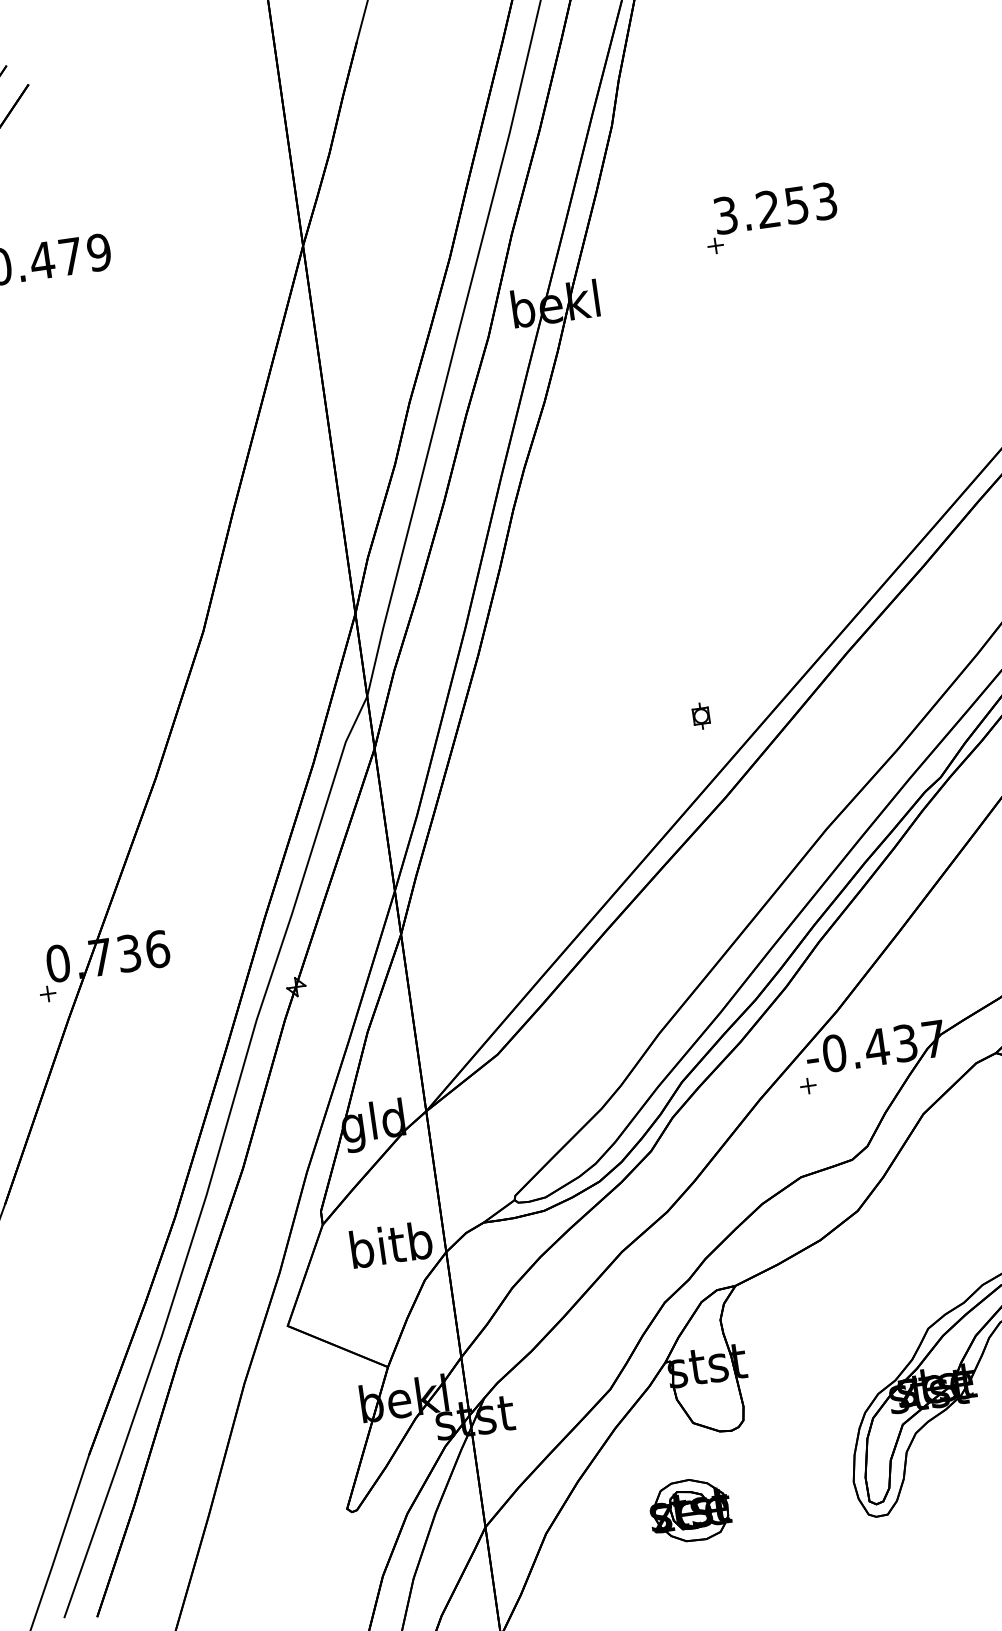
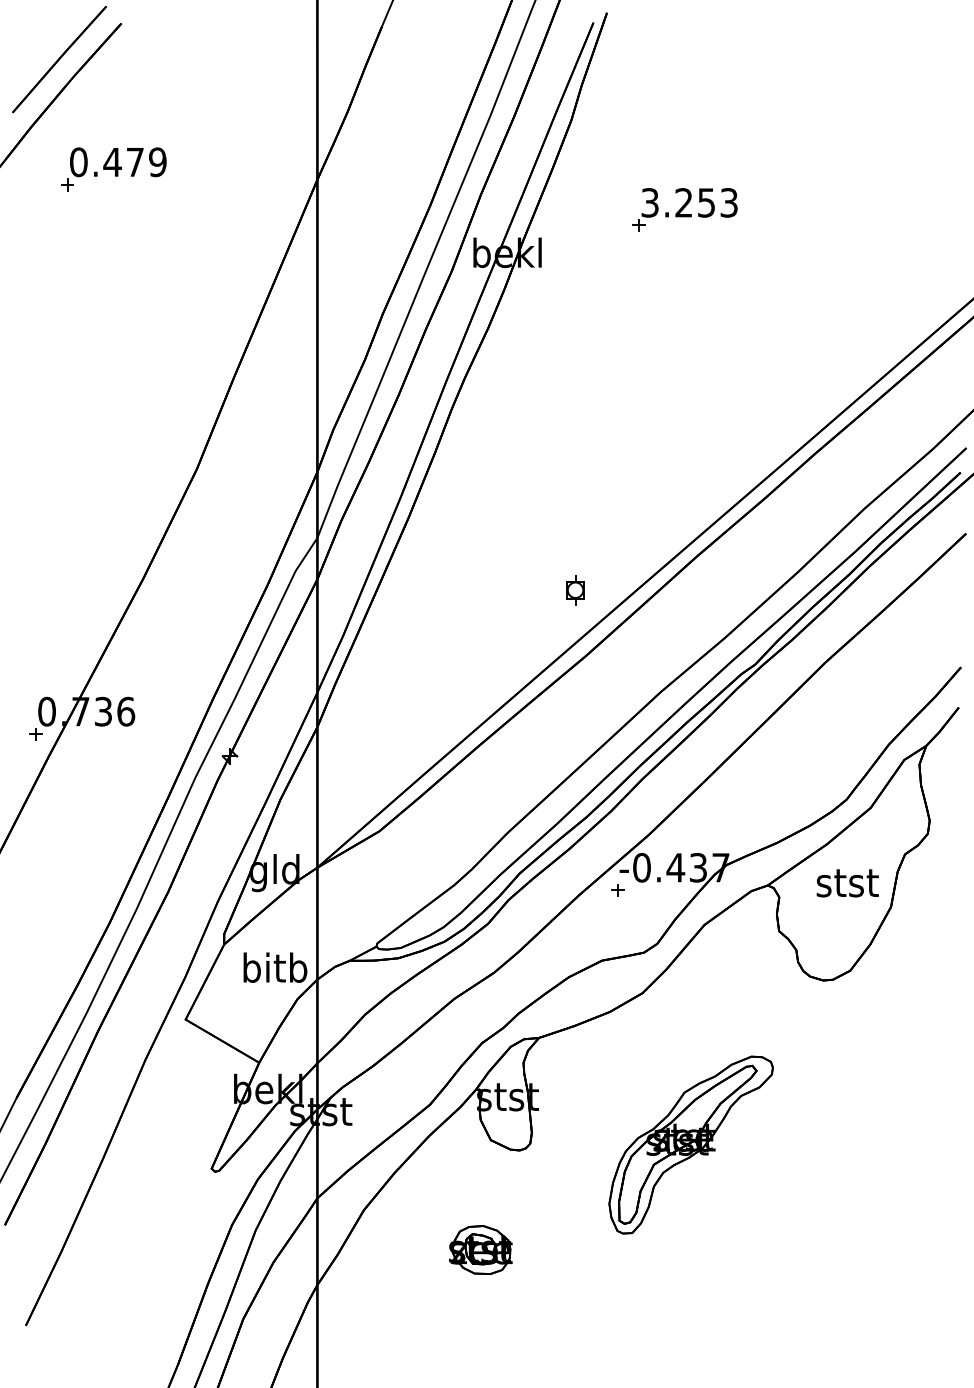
part: (701, 716) -> (575, 590), size x1.43
part: (689, 1509) -> (480, 1249), moved

